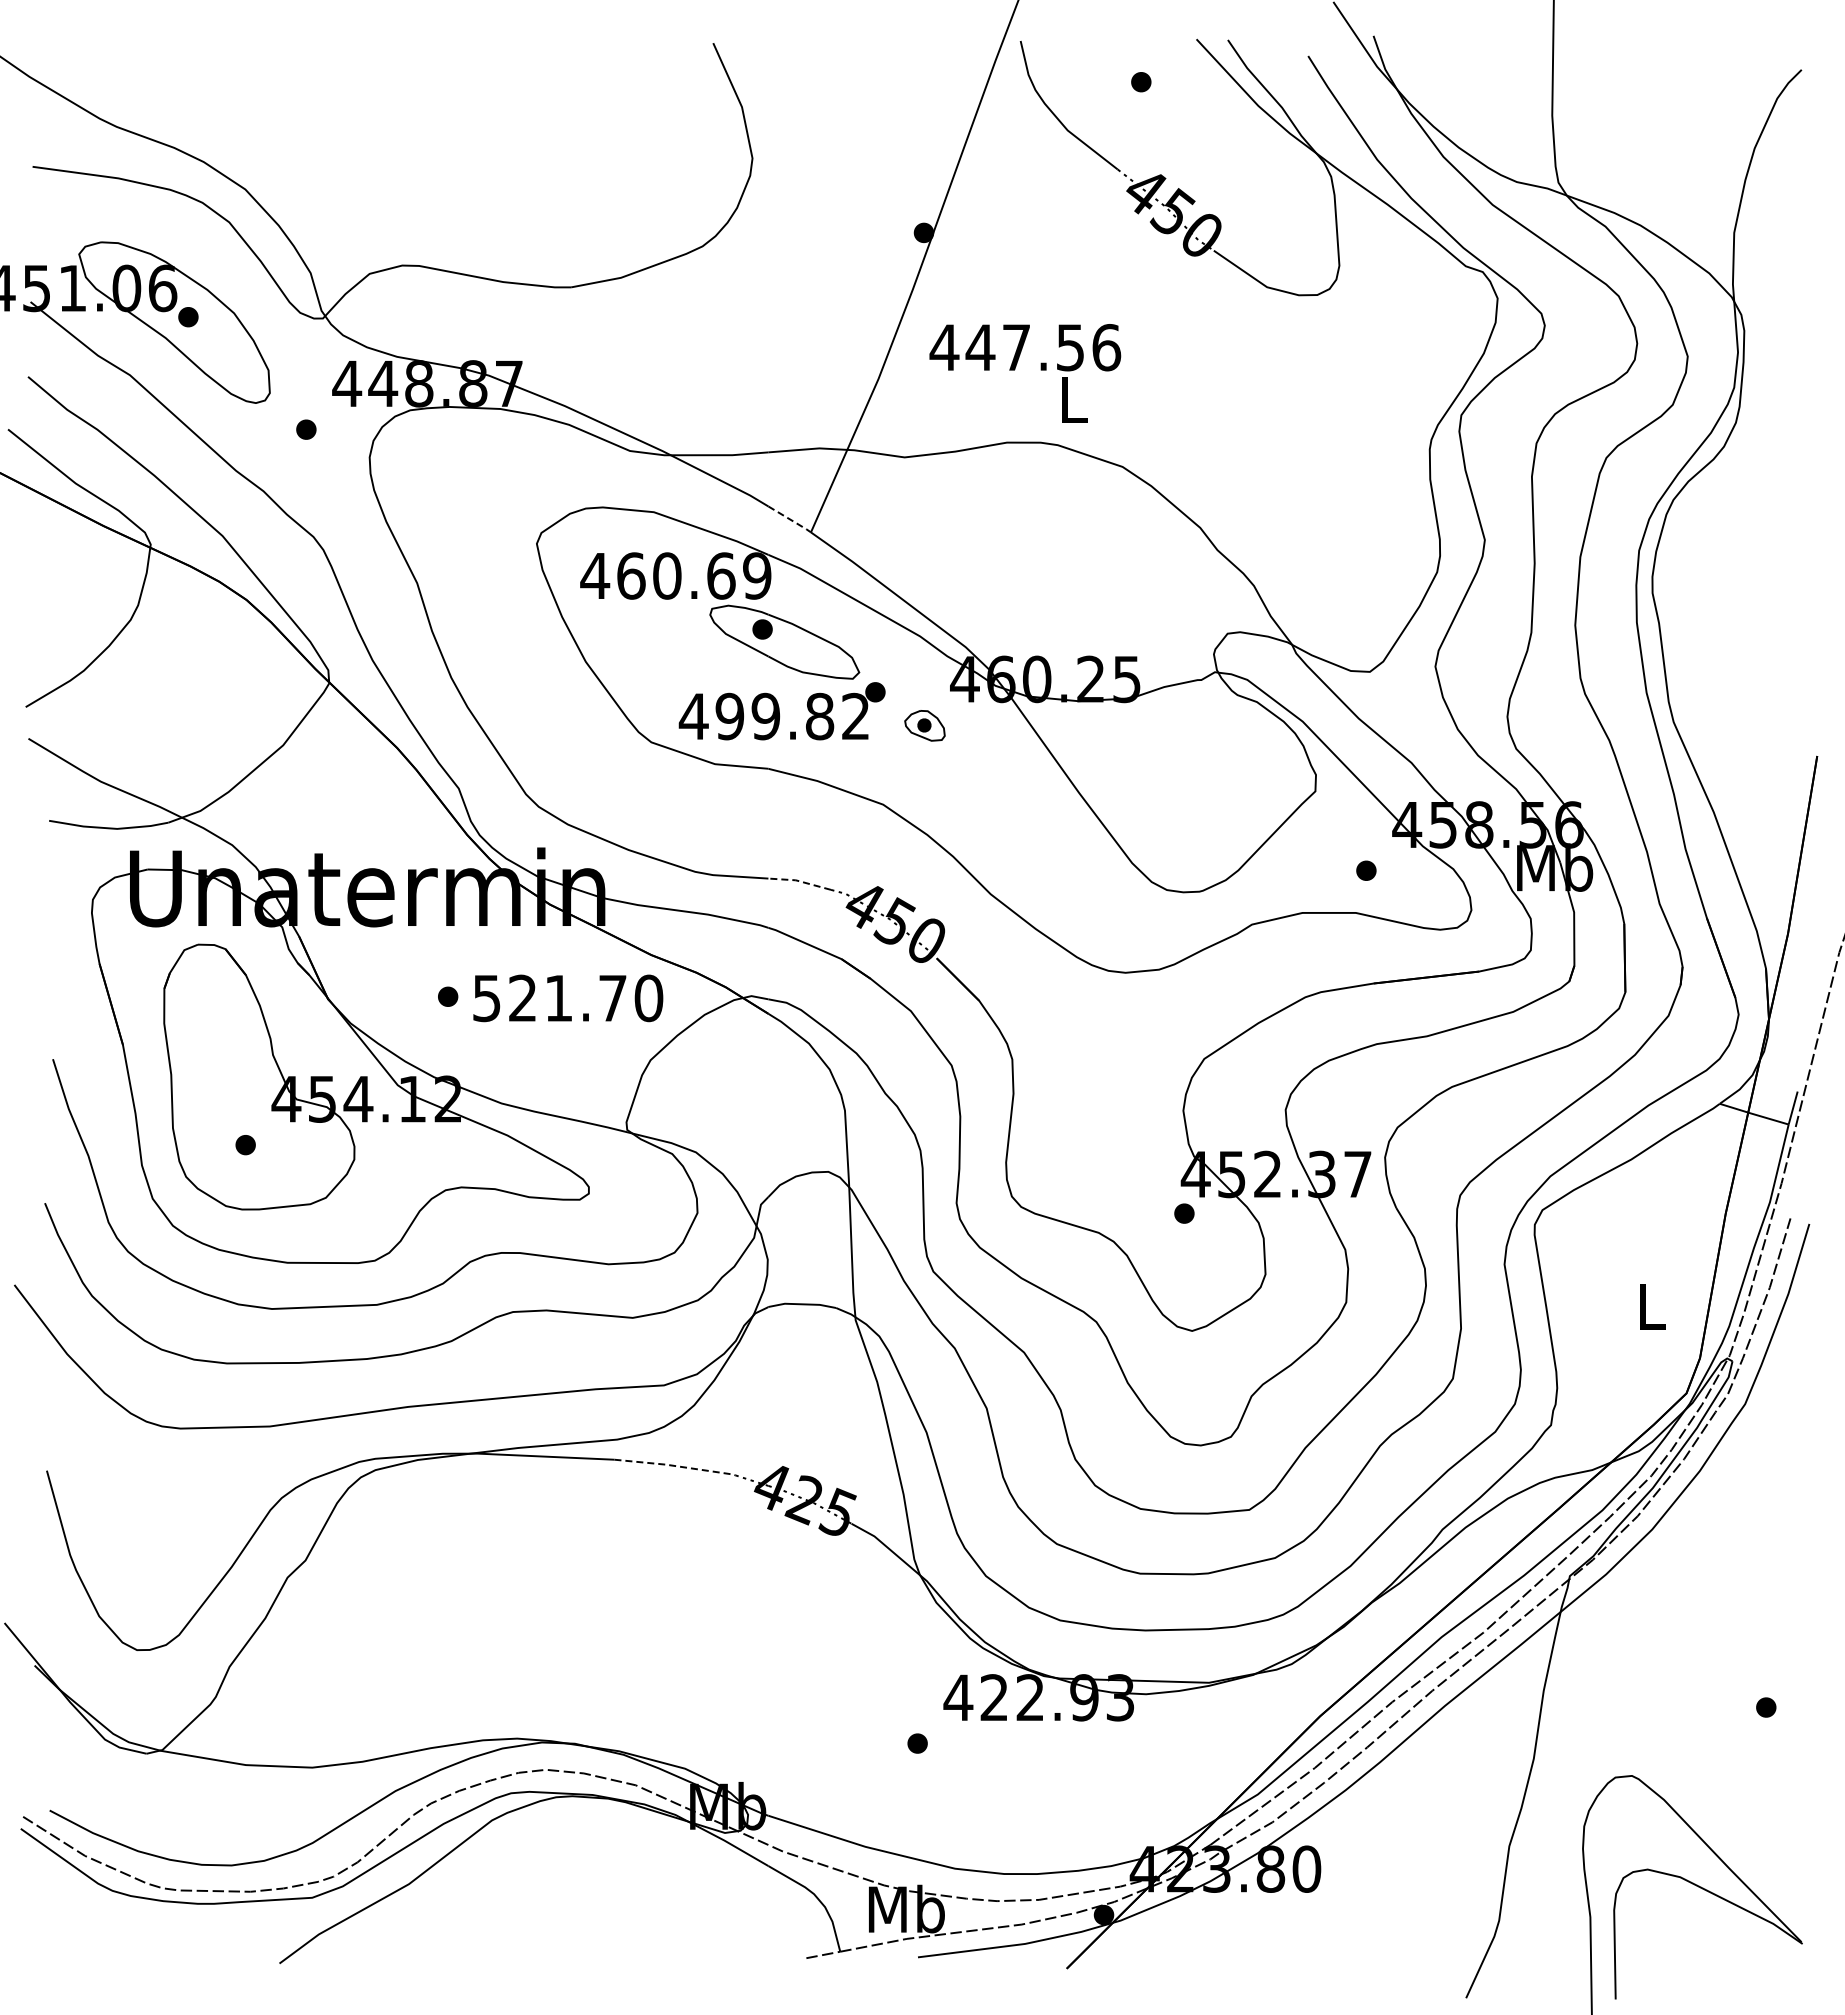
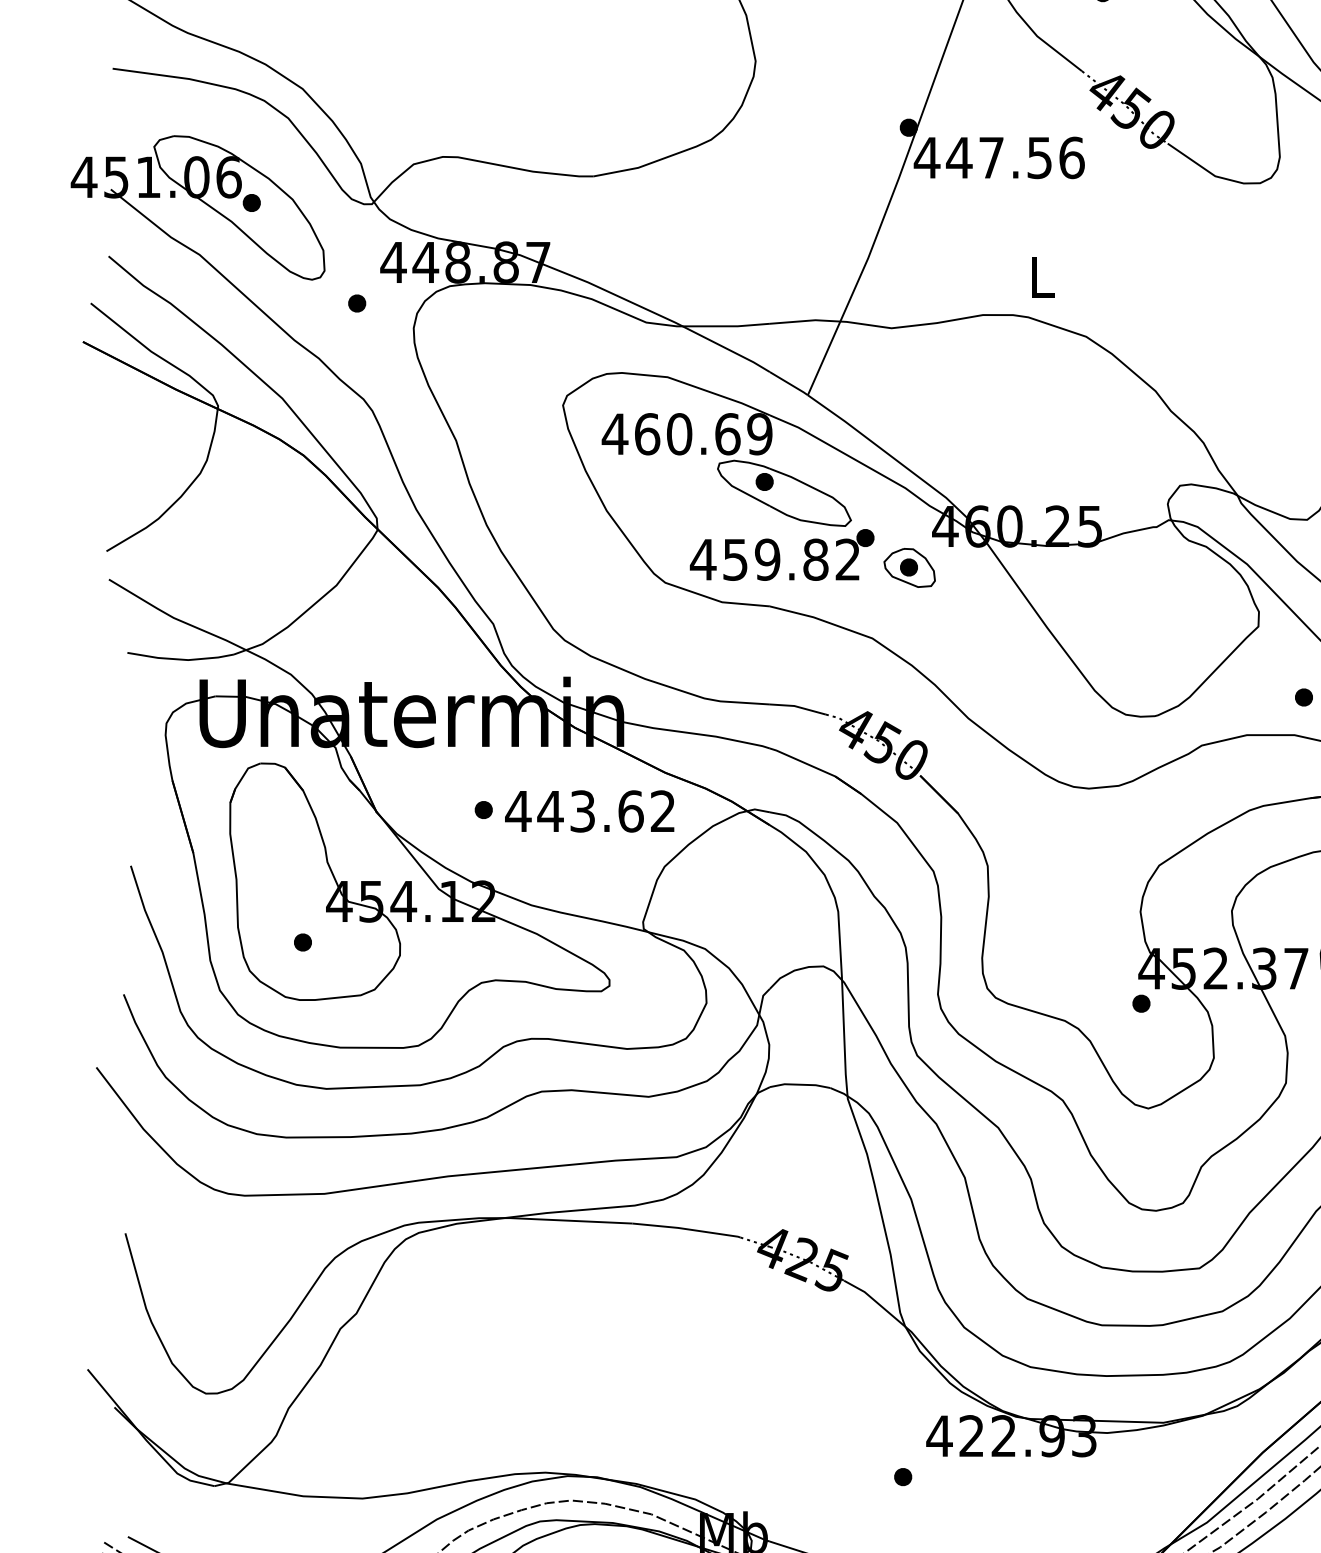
text: (1025, 347) -> (999, 157), moved
line: (790, 519) -> (789, 383), dashed -> solid
text: (729, 716) -> (735, 559), 499.82 -> 459.82
part: (924, 725) -> (909, 567), size x1.43
line: (799, 881) -> (797, 707), dashed -> solid
text: (567, 998) -> (590, 811), 521.70 -> 443.62
line: (675, 1466) -> (686, 1229), dashed -> solid

